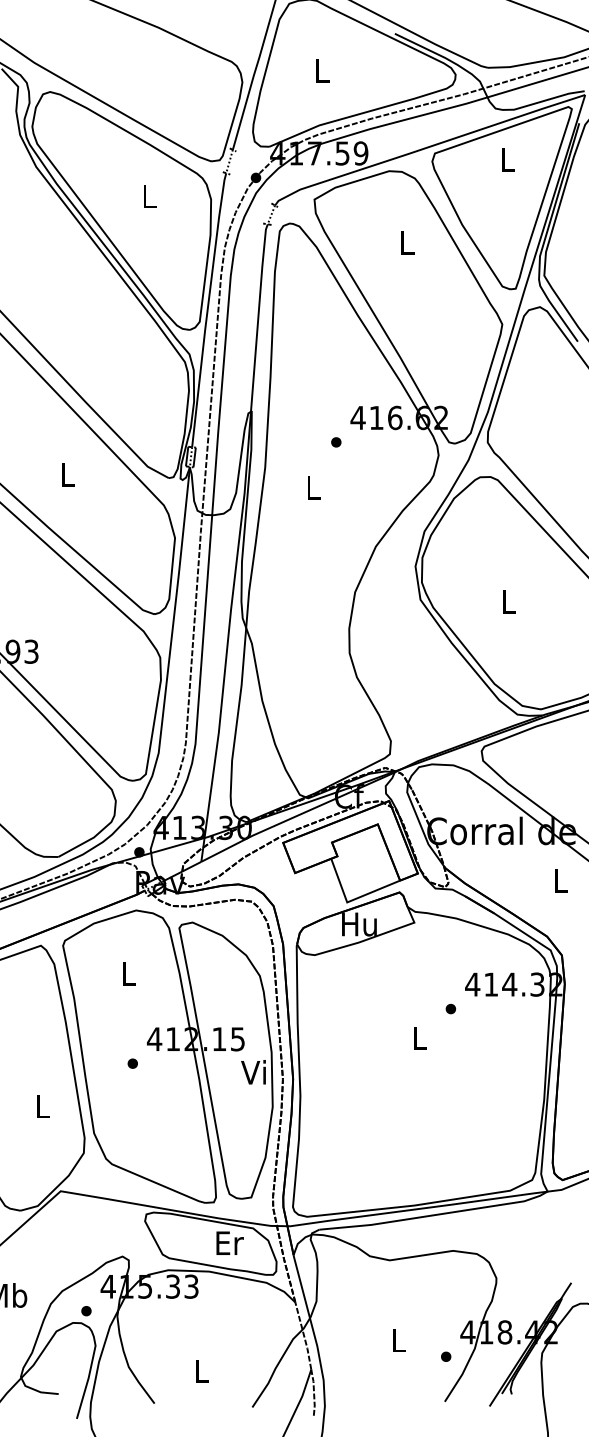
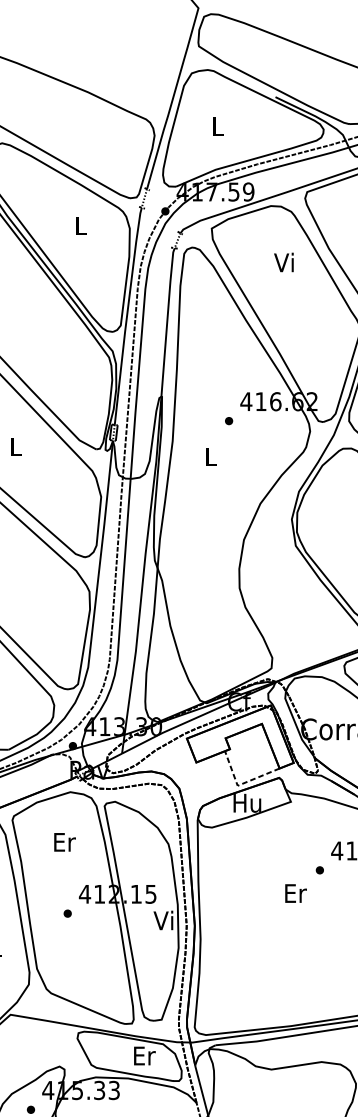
text: (405, 242) -> (283, 262), L -> Vi
line: (351, 900) -> (241, 784), solid -> dashed
text: (129, 973) -> (65, 842), L -> Er
text: (420, 1038) -> (295, 893), L -> Er

